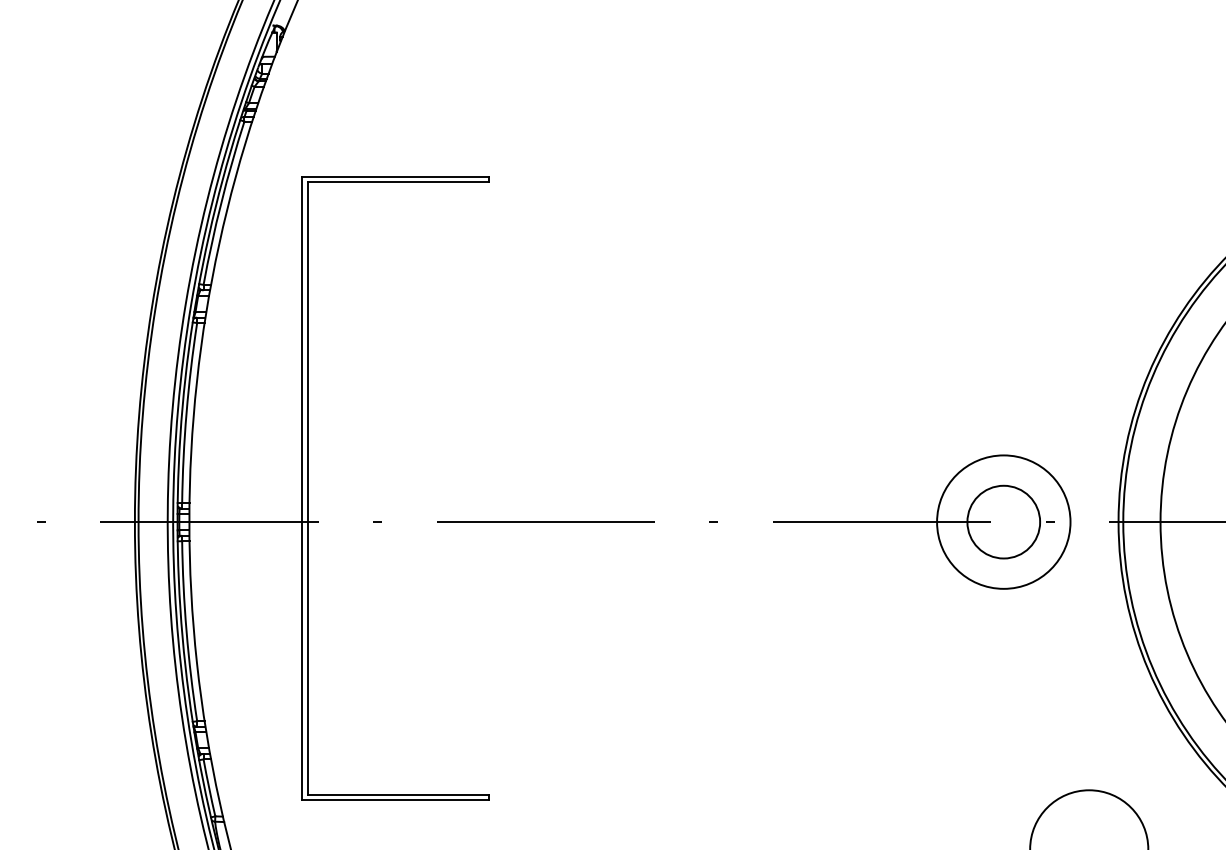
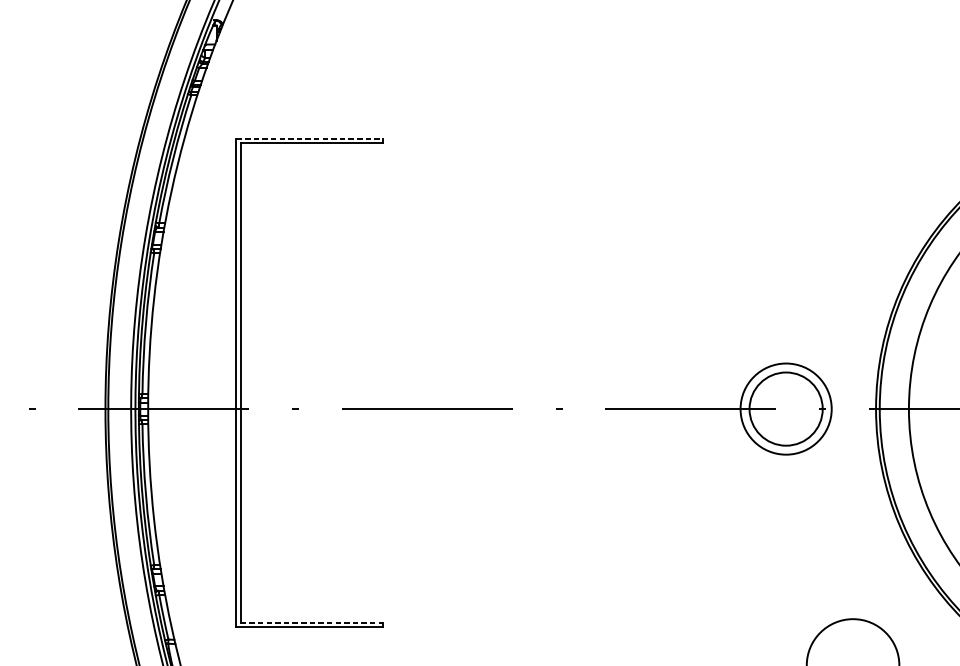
line: (395, 176) -> (309, 138), solid -> dashed
circle: (1003, 521) -> (785, 408), size x0.7
circle: (1003, 521) -> (785, 408), size x1.6
line: (398, 794) -> (311, 622), solid -> dashed

